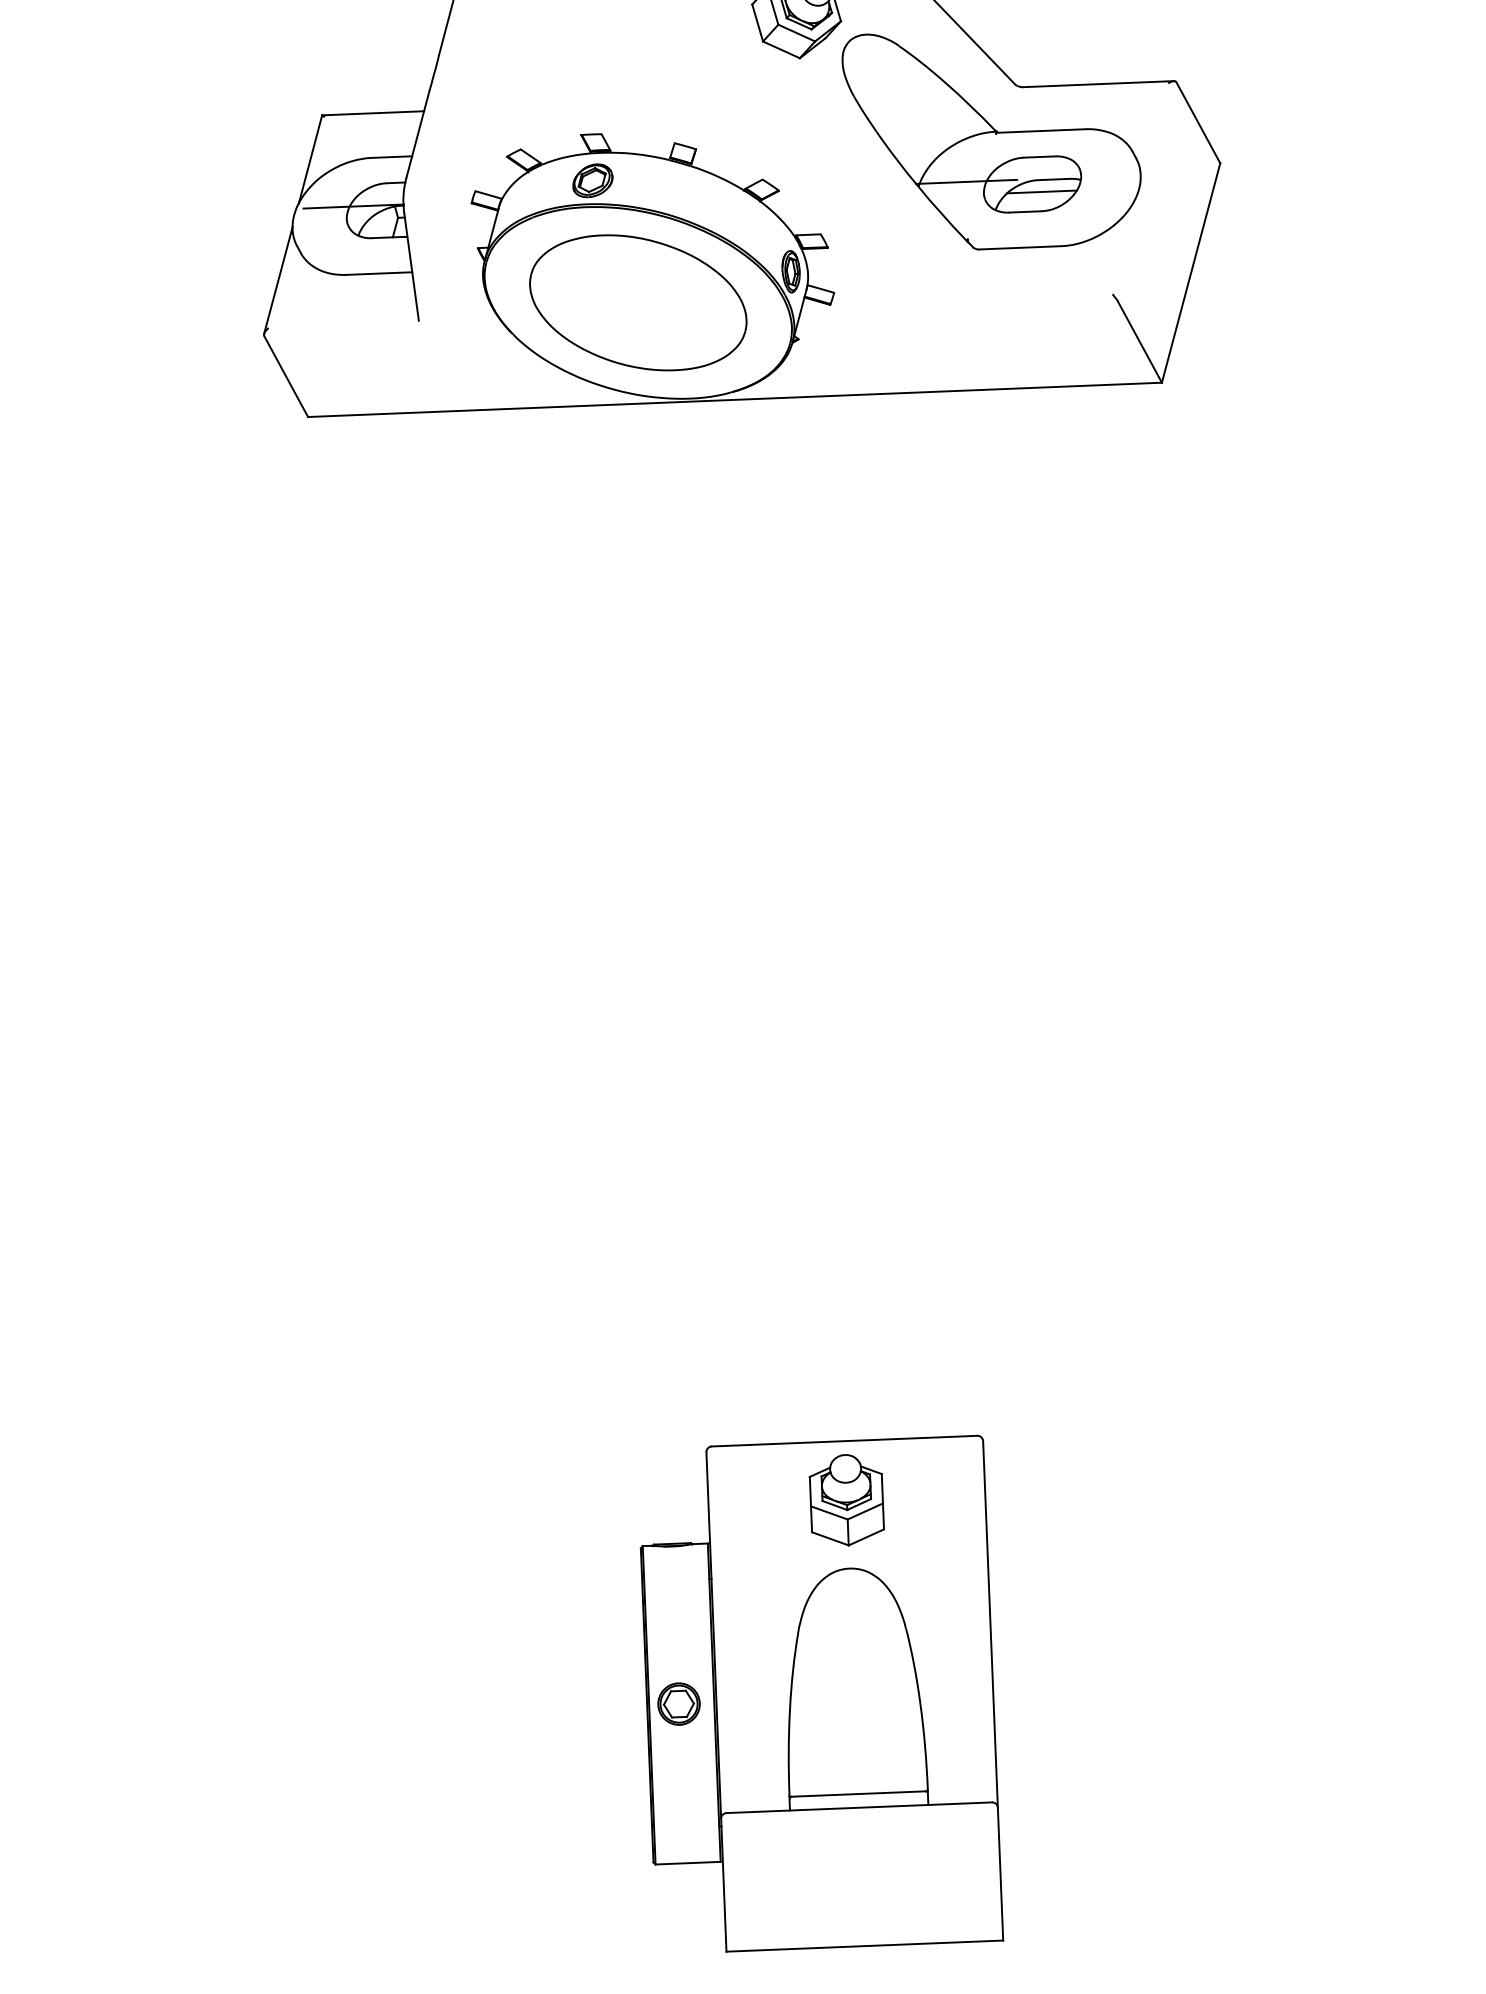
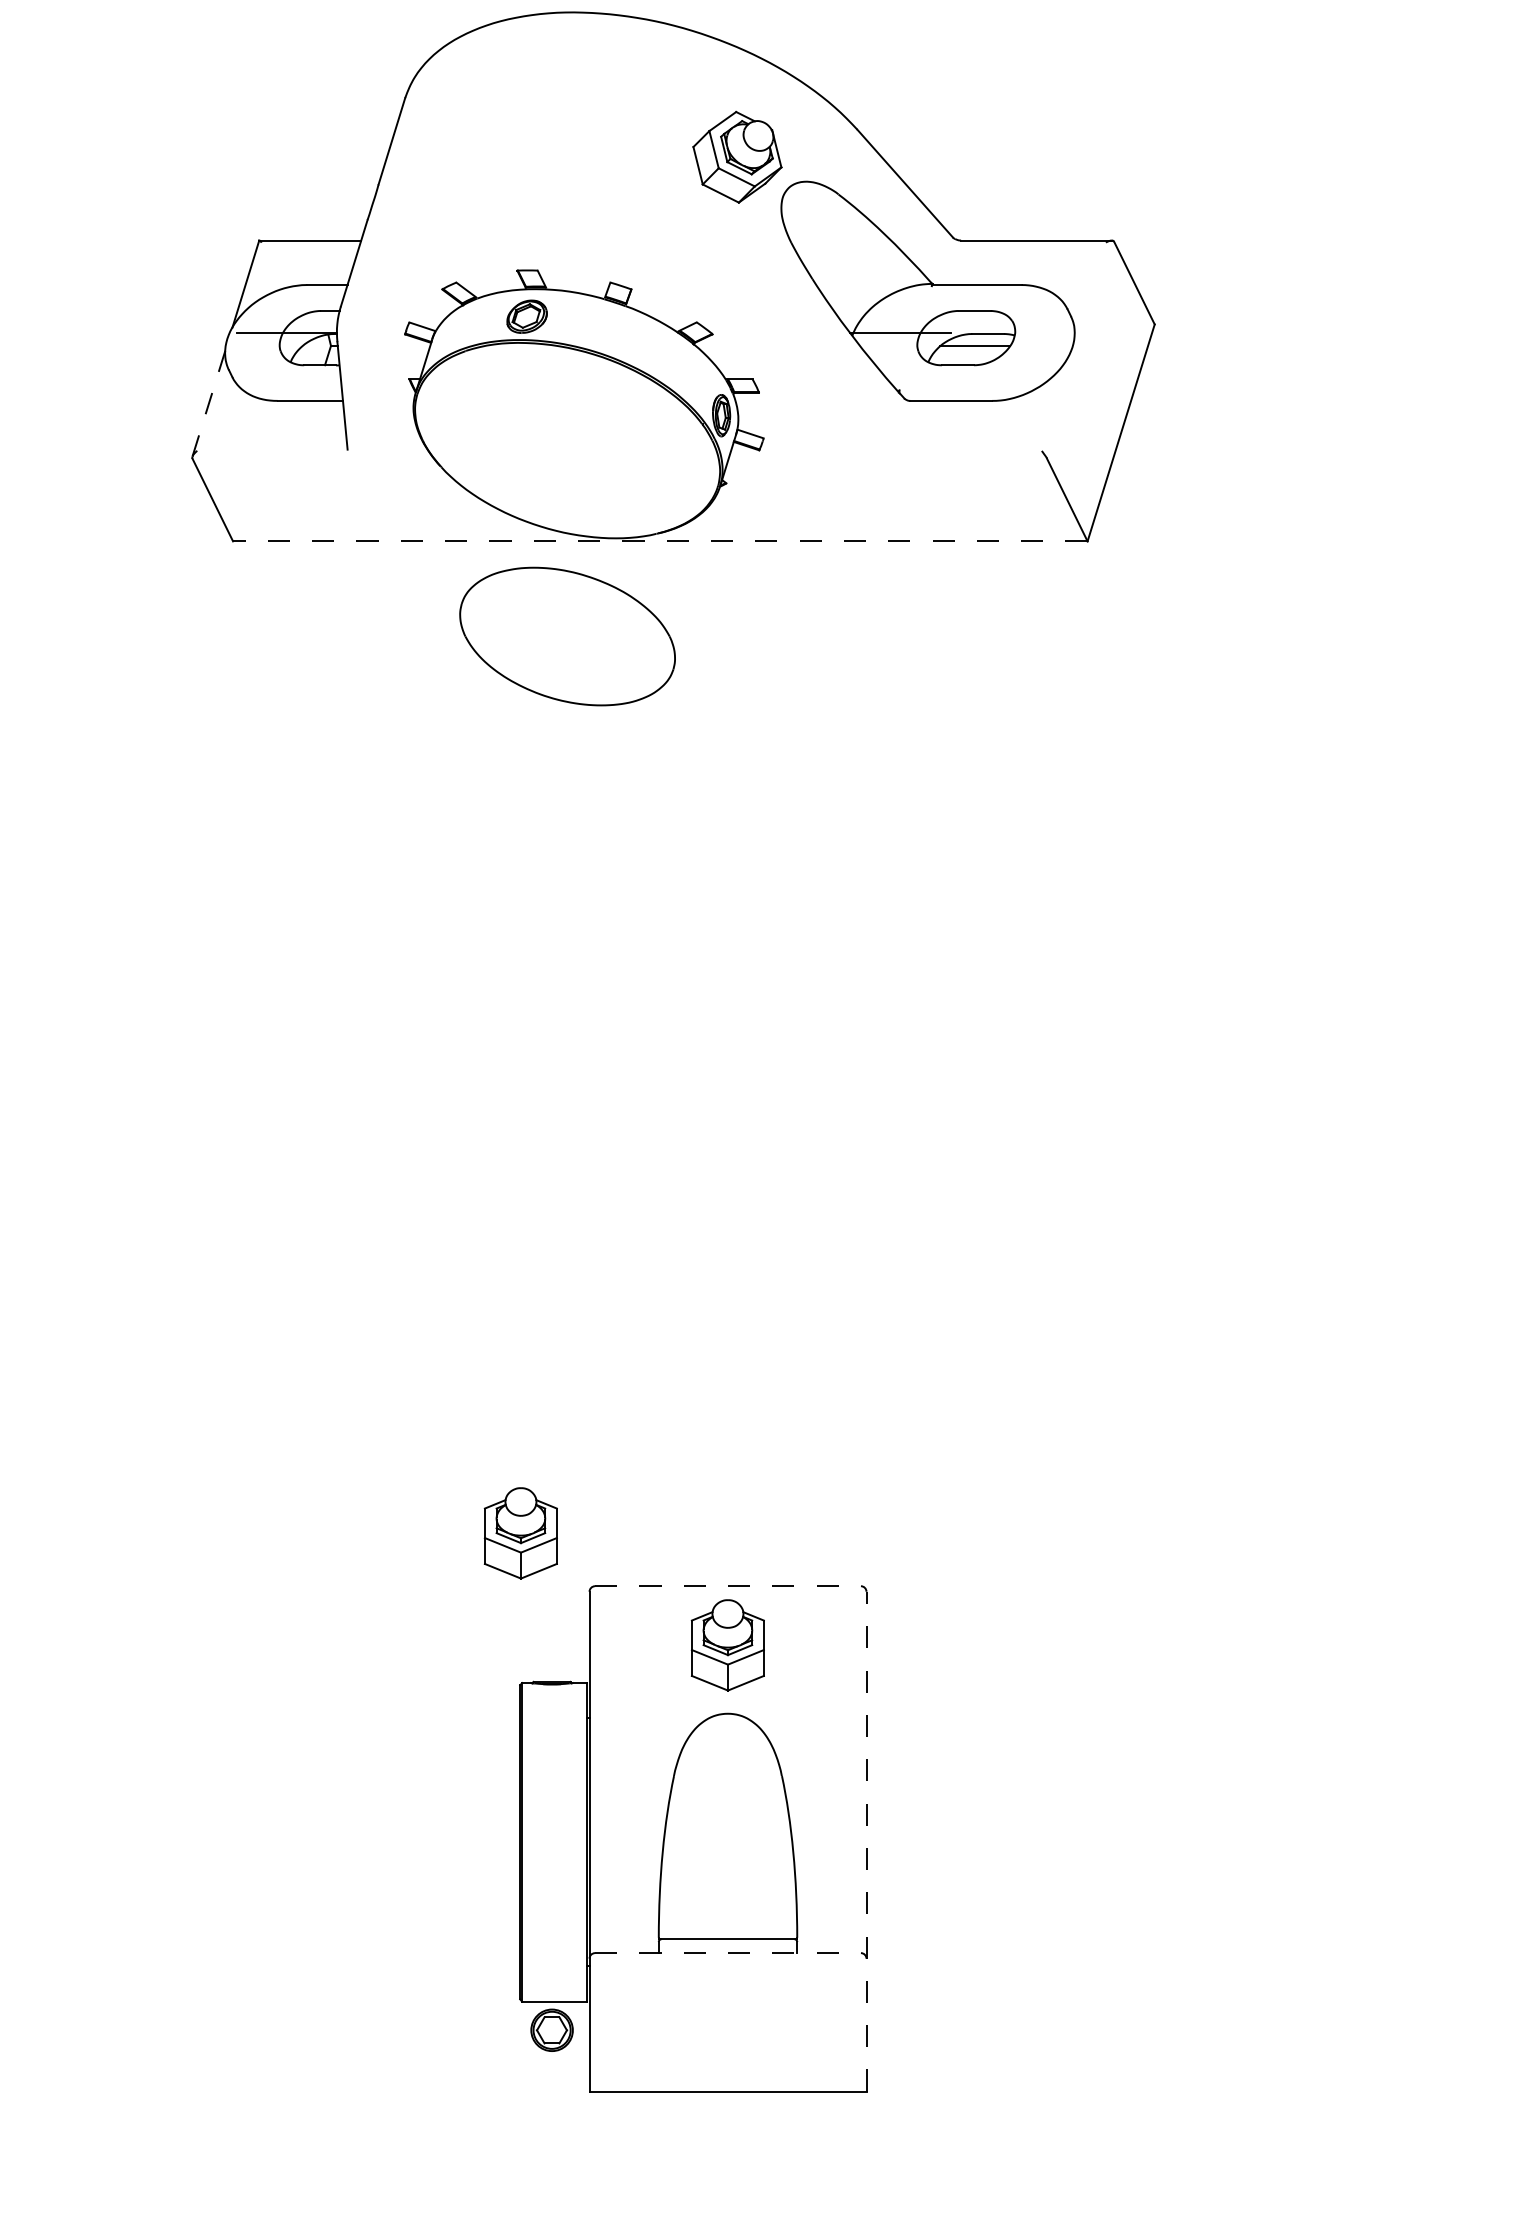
line: (278, 280) -> (209, 403), solid -> dashed
part: (638, 302) -> (567, 636), moved
line: (734, 400) -> (659, 541), solid -> dashed
part: (635, 1396) -> (520, 1533), added
line: (845, 1441) -> (728, 1586), solid -> dashed
line: (993, 1690) -> (866, 1841), solid -> dashed
part: (678, 1703) -> (551, 2029), moved
line: (859, 1808) -> (728, 1953), solid -> dashed

